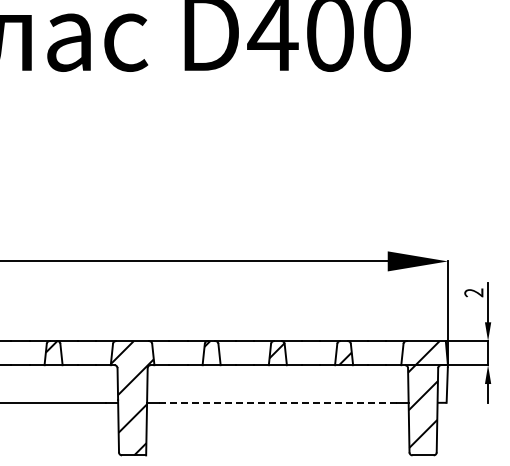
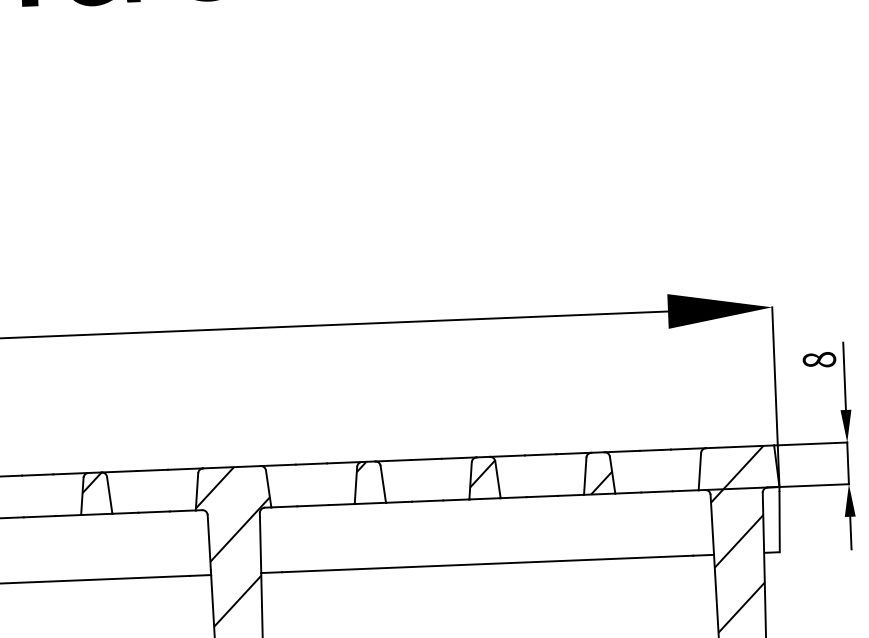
text: (473, 292) -> (818, 359), 2 -> 8
line: (277, 402) -> (486, 563), dashed -> solid

